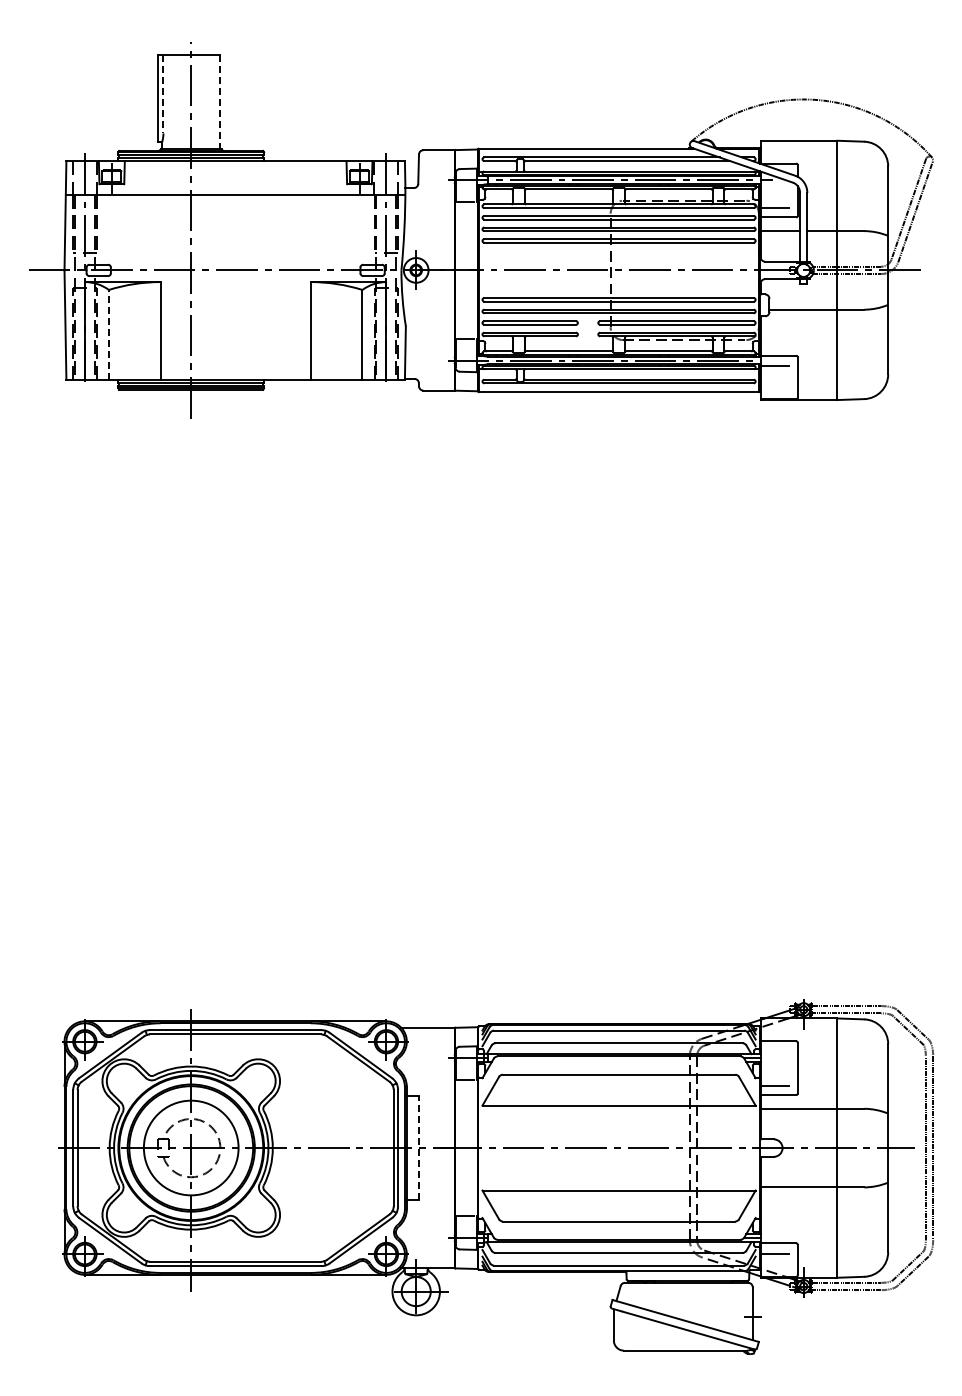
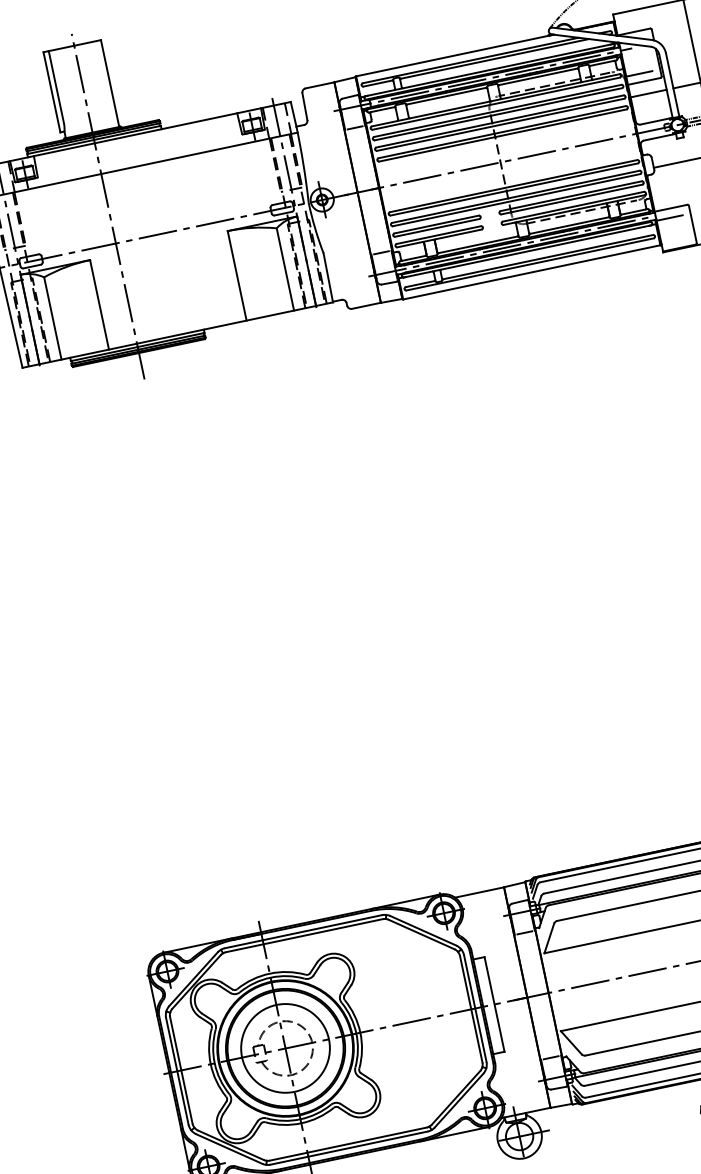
line: (163, 94) -> (56, 87), dashed -> solid
line: (220, 102) -> (110, 83), dashed -> solid
line: (108, 334) -> (52, 318), dashed -> solid
line: (419, 1148) -> (494, 1004), dashed -> solid

